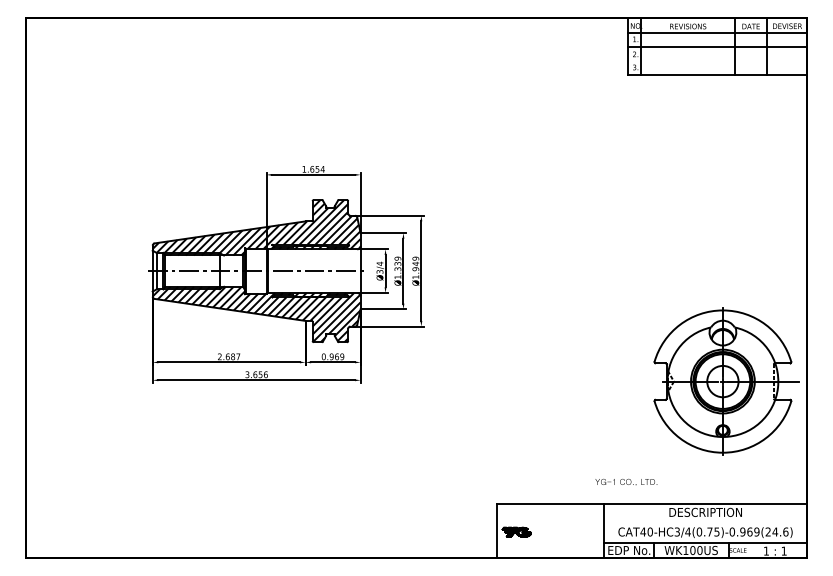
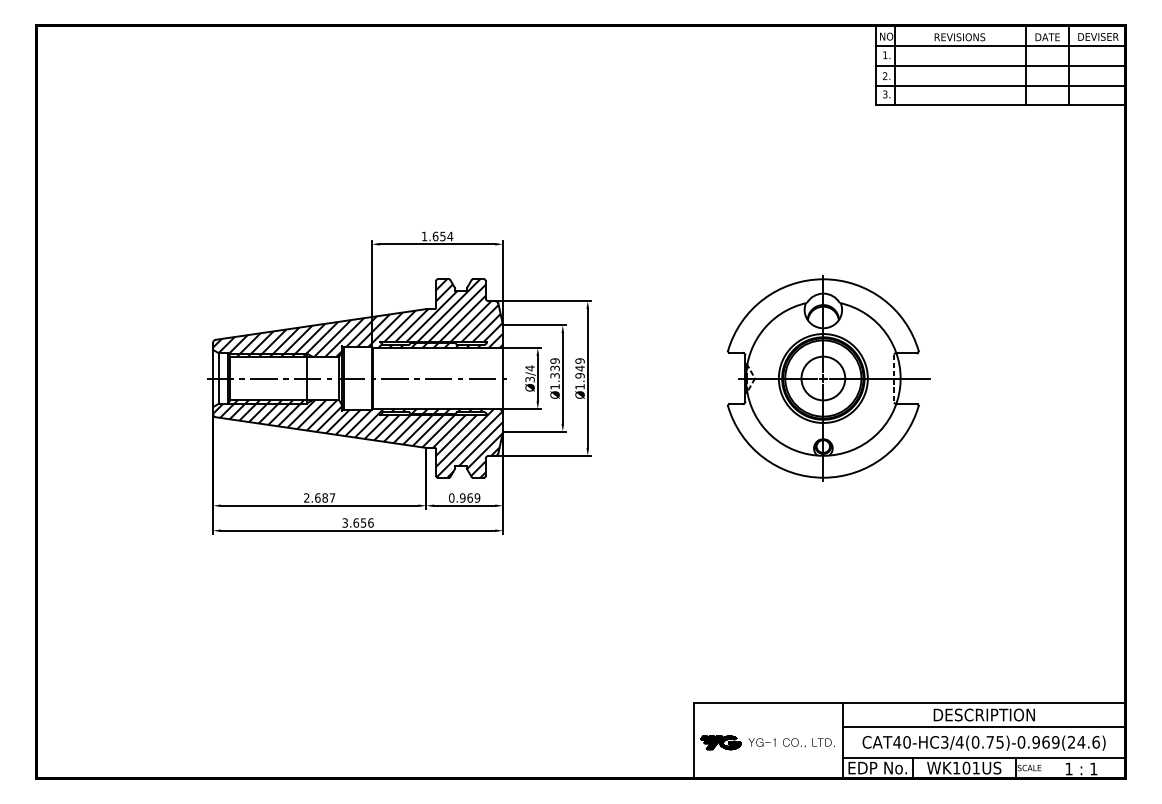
line: (717, 61) -> (1000, 85), added
part: (726, 381) -> (828, 378), moved
text: (626, 481) -> (791, 742), moved
line: (705, 520) -> (984, 726), added
text: (700, 550) -> (976, 767), WK100US -> WK101US

